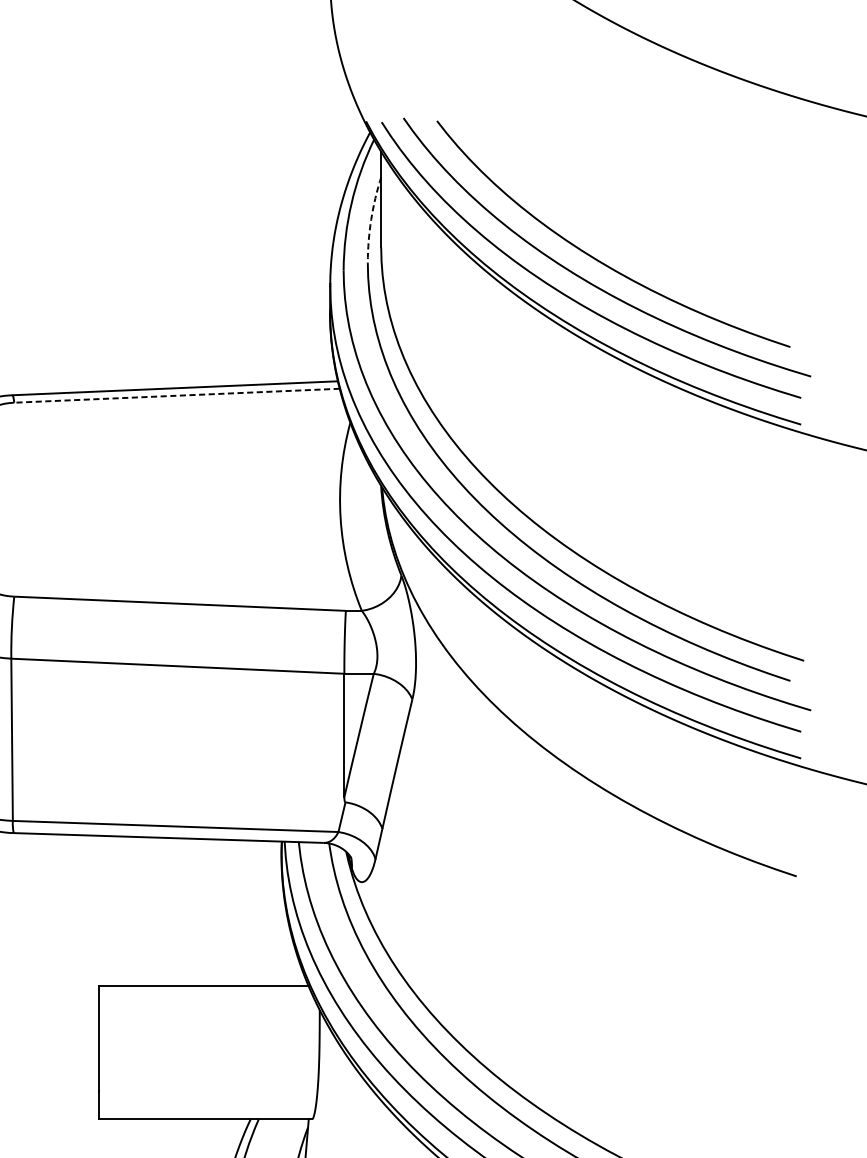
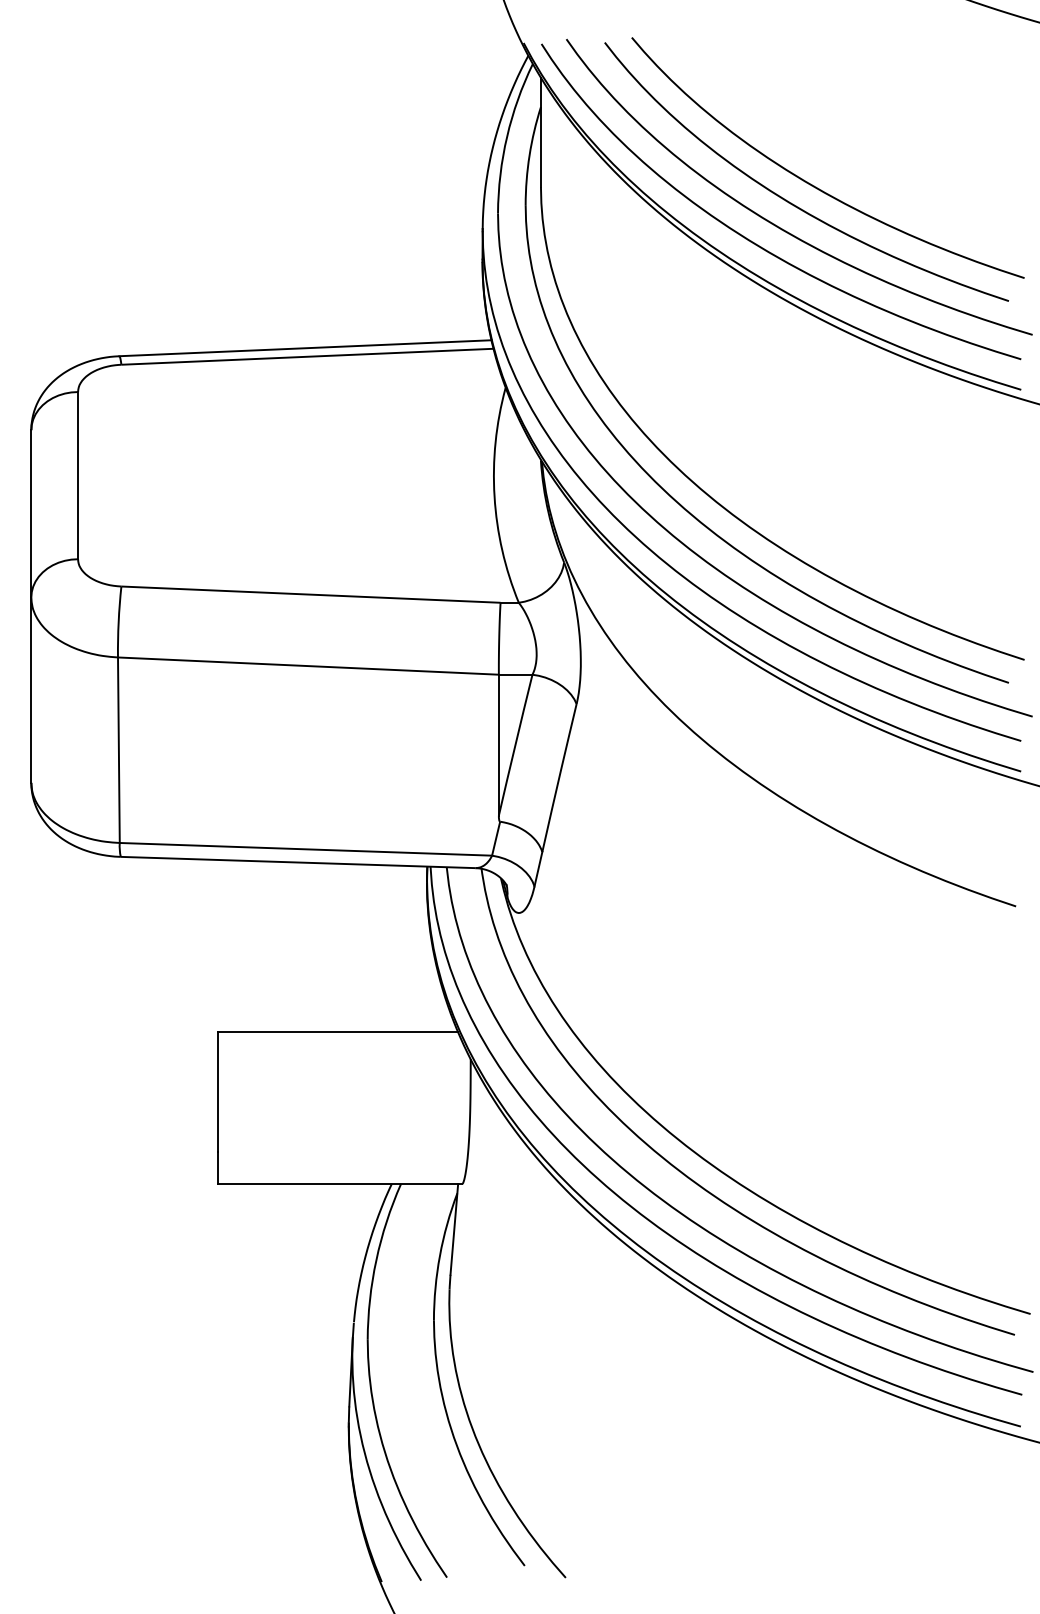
arc: (371, 219) -> (529, 155), dashed -> solid
curve: (616, 243) -> (809, 182), added
line: (177, 395) -> (307, 356), dashed -> solid

